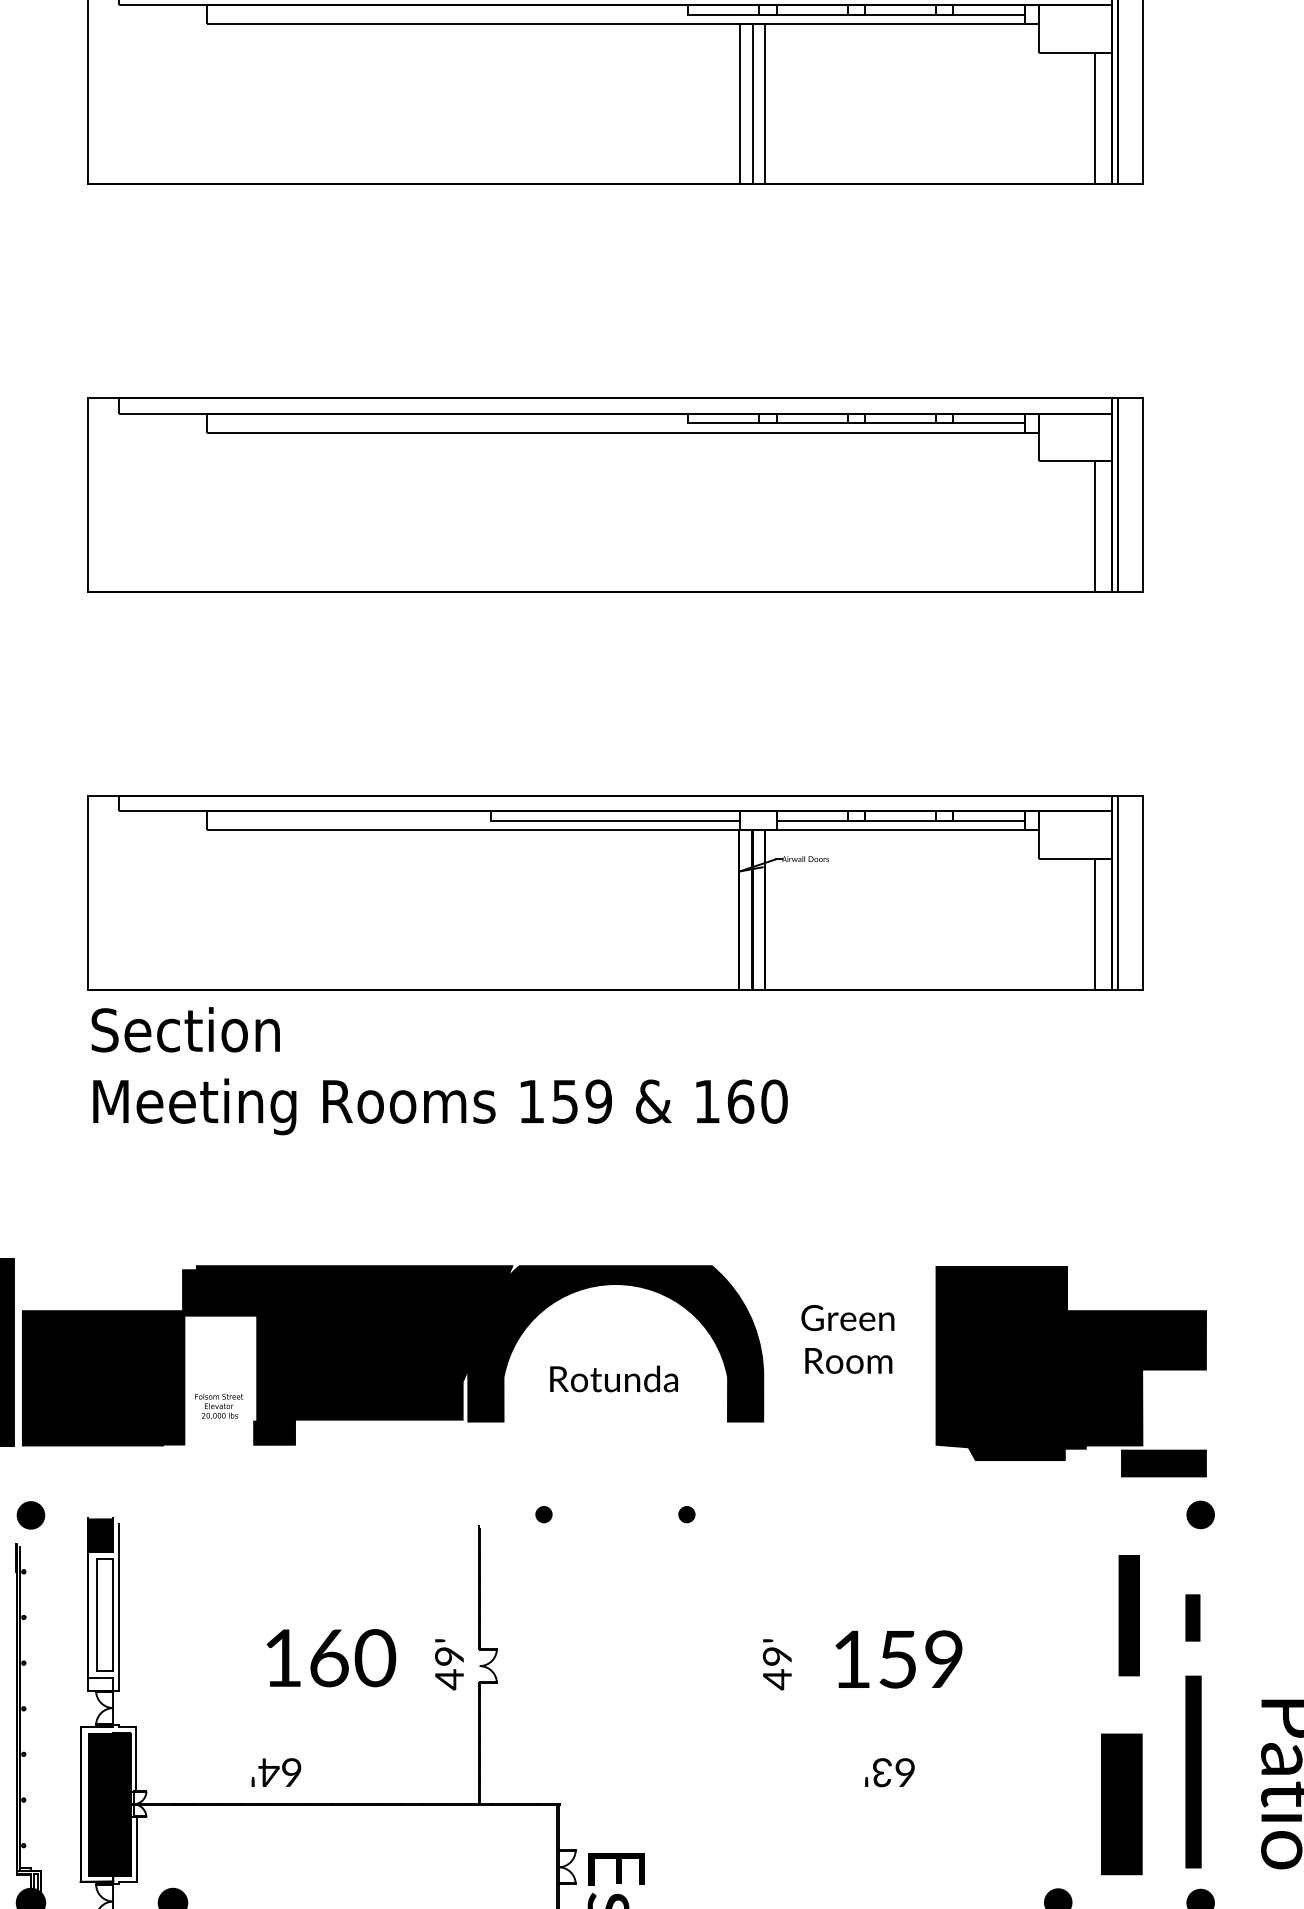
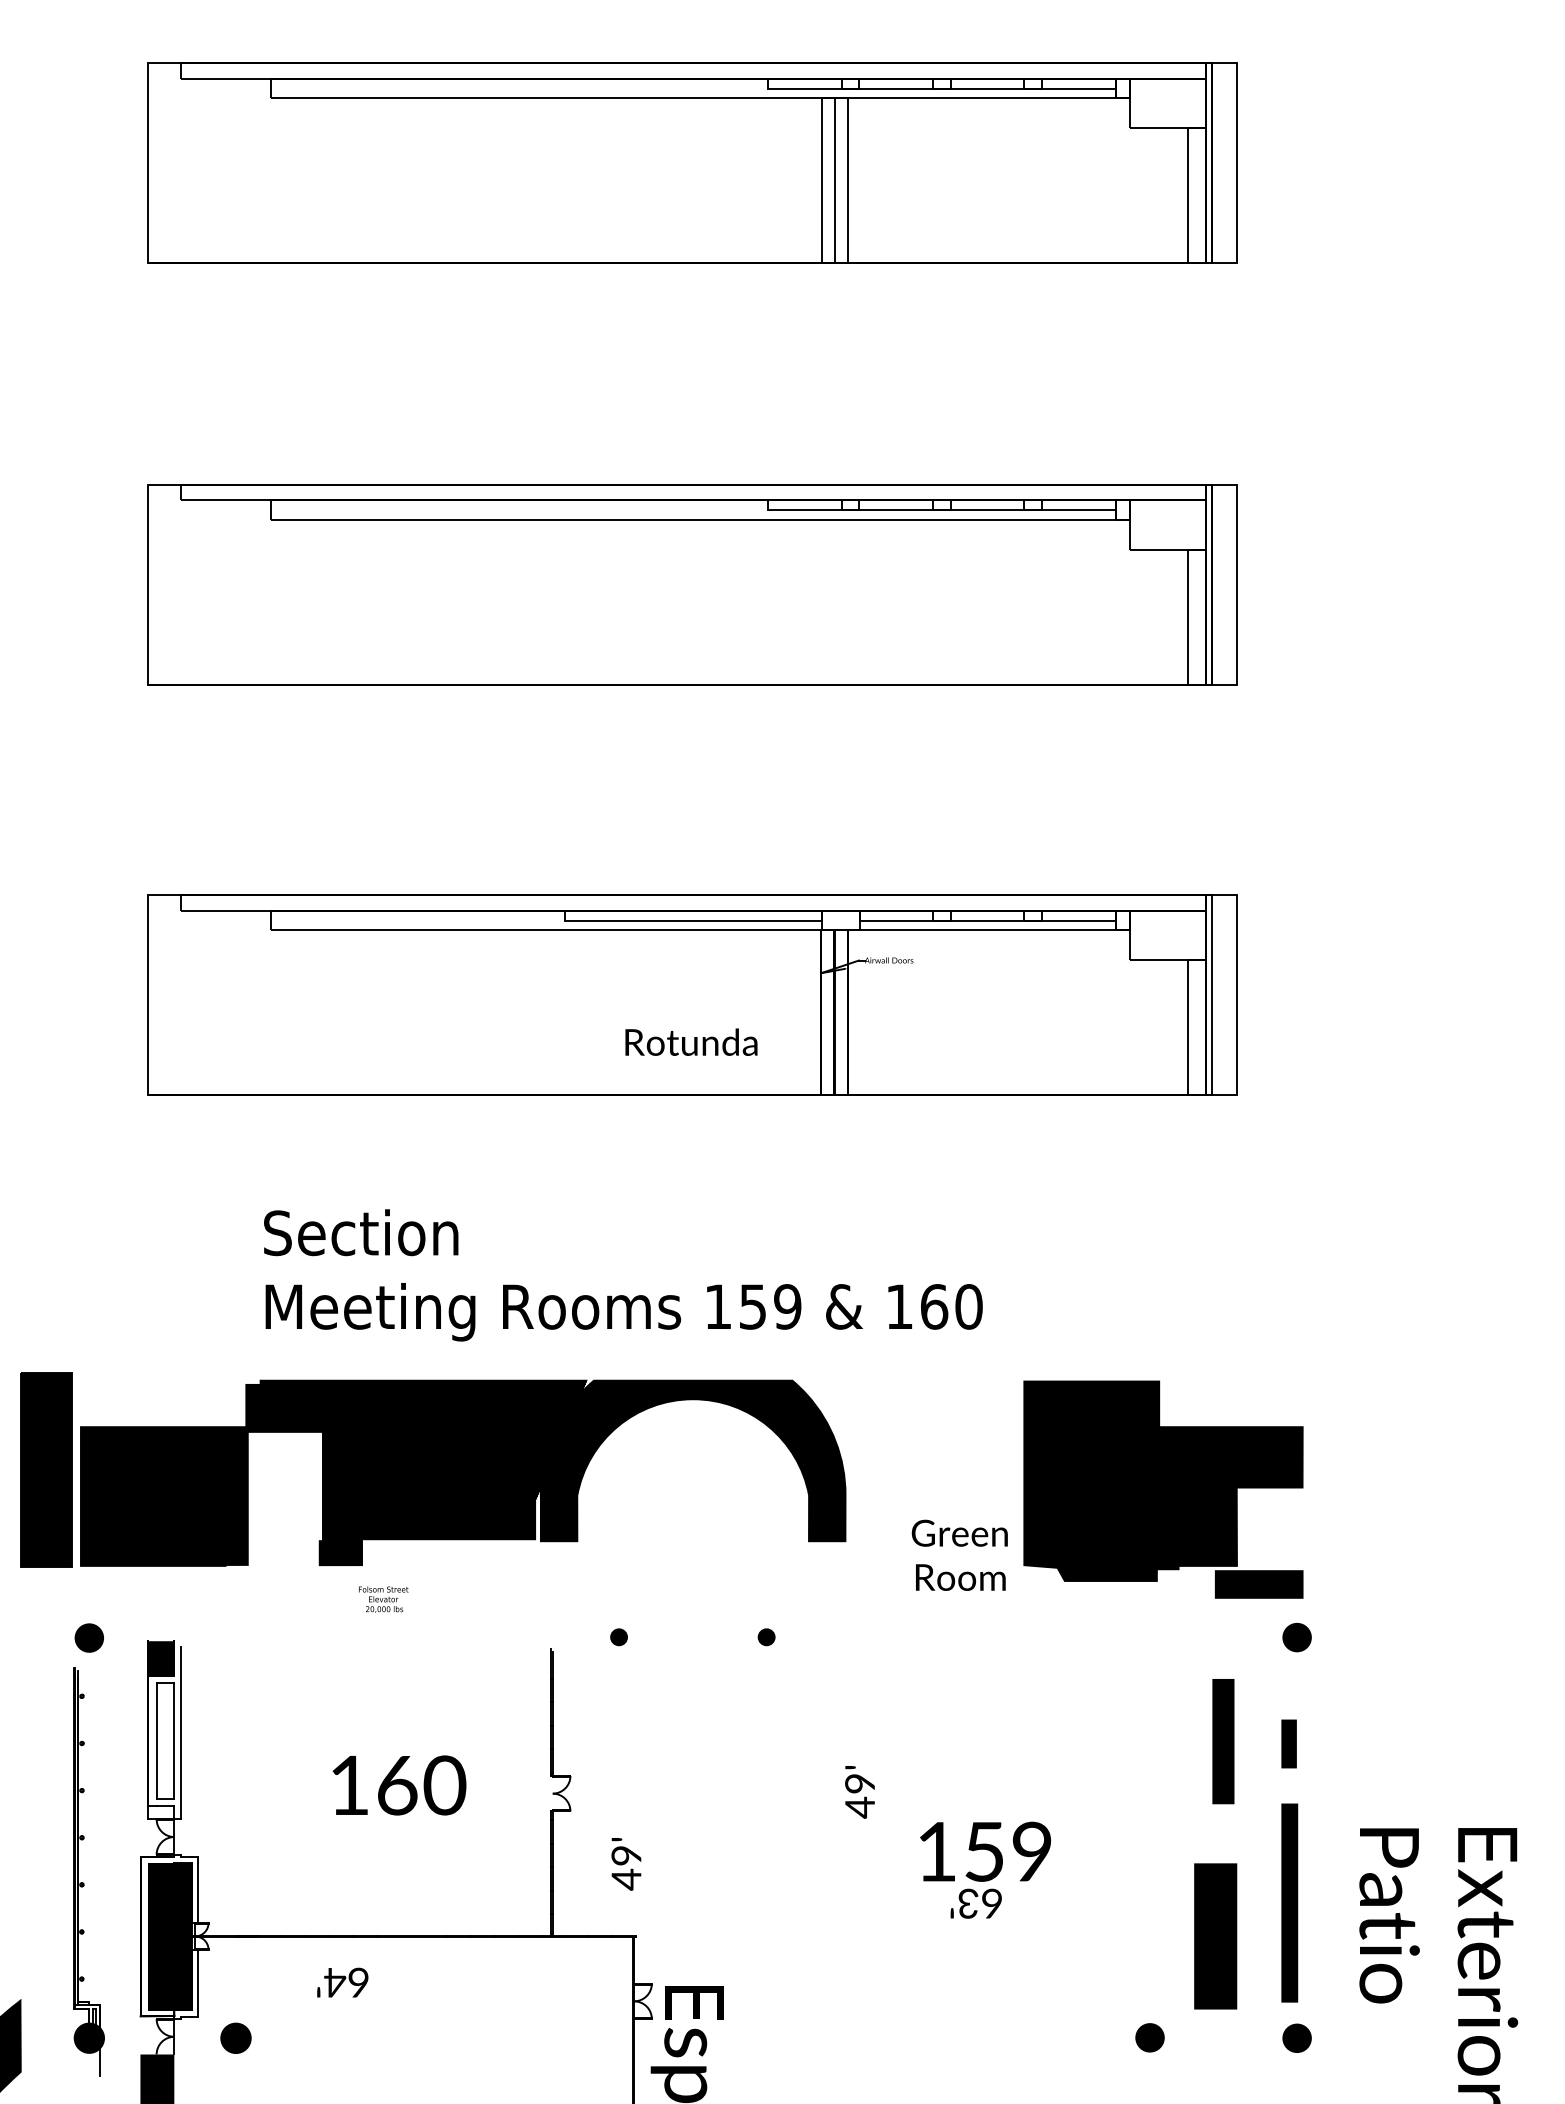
text: (439, 1071) -> (623, 1275), moved
text: (847, 1338) -> (959, 1554), moved
text: (614, 1378) -> (691, 1041), moved
text: (218, 1406) -> (383, 1599), moved
text: (898, 1659) -> (985, 1851), moved
text: (449, 1664) -> (626, 1864), moved
text: (276, 1772) -> (342, 1982), moved

